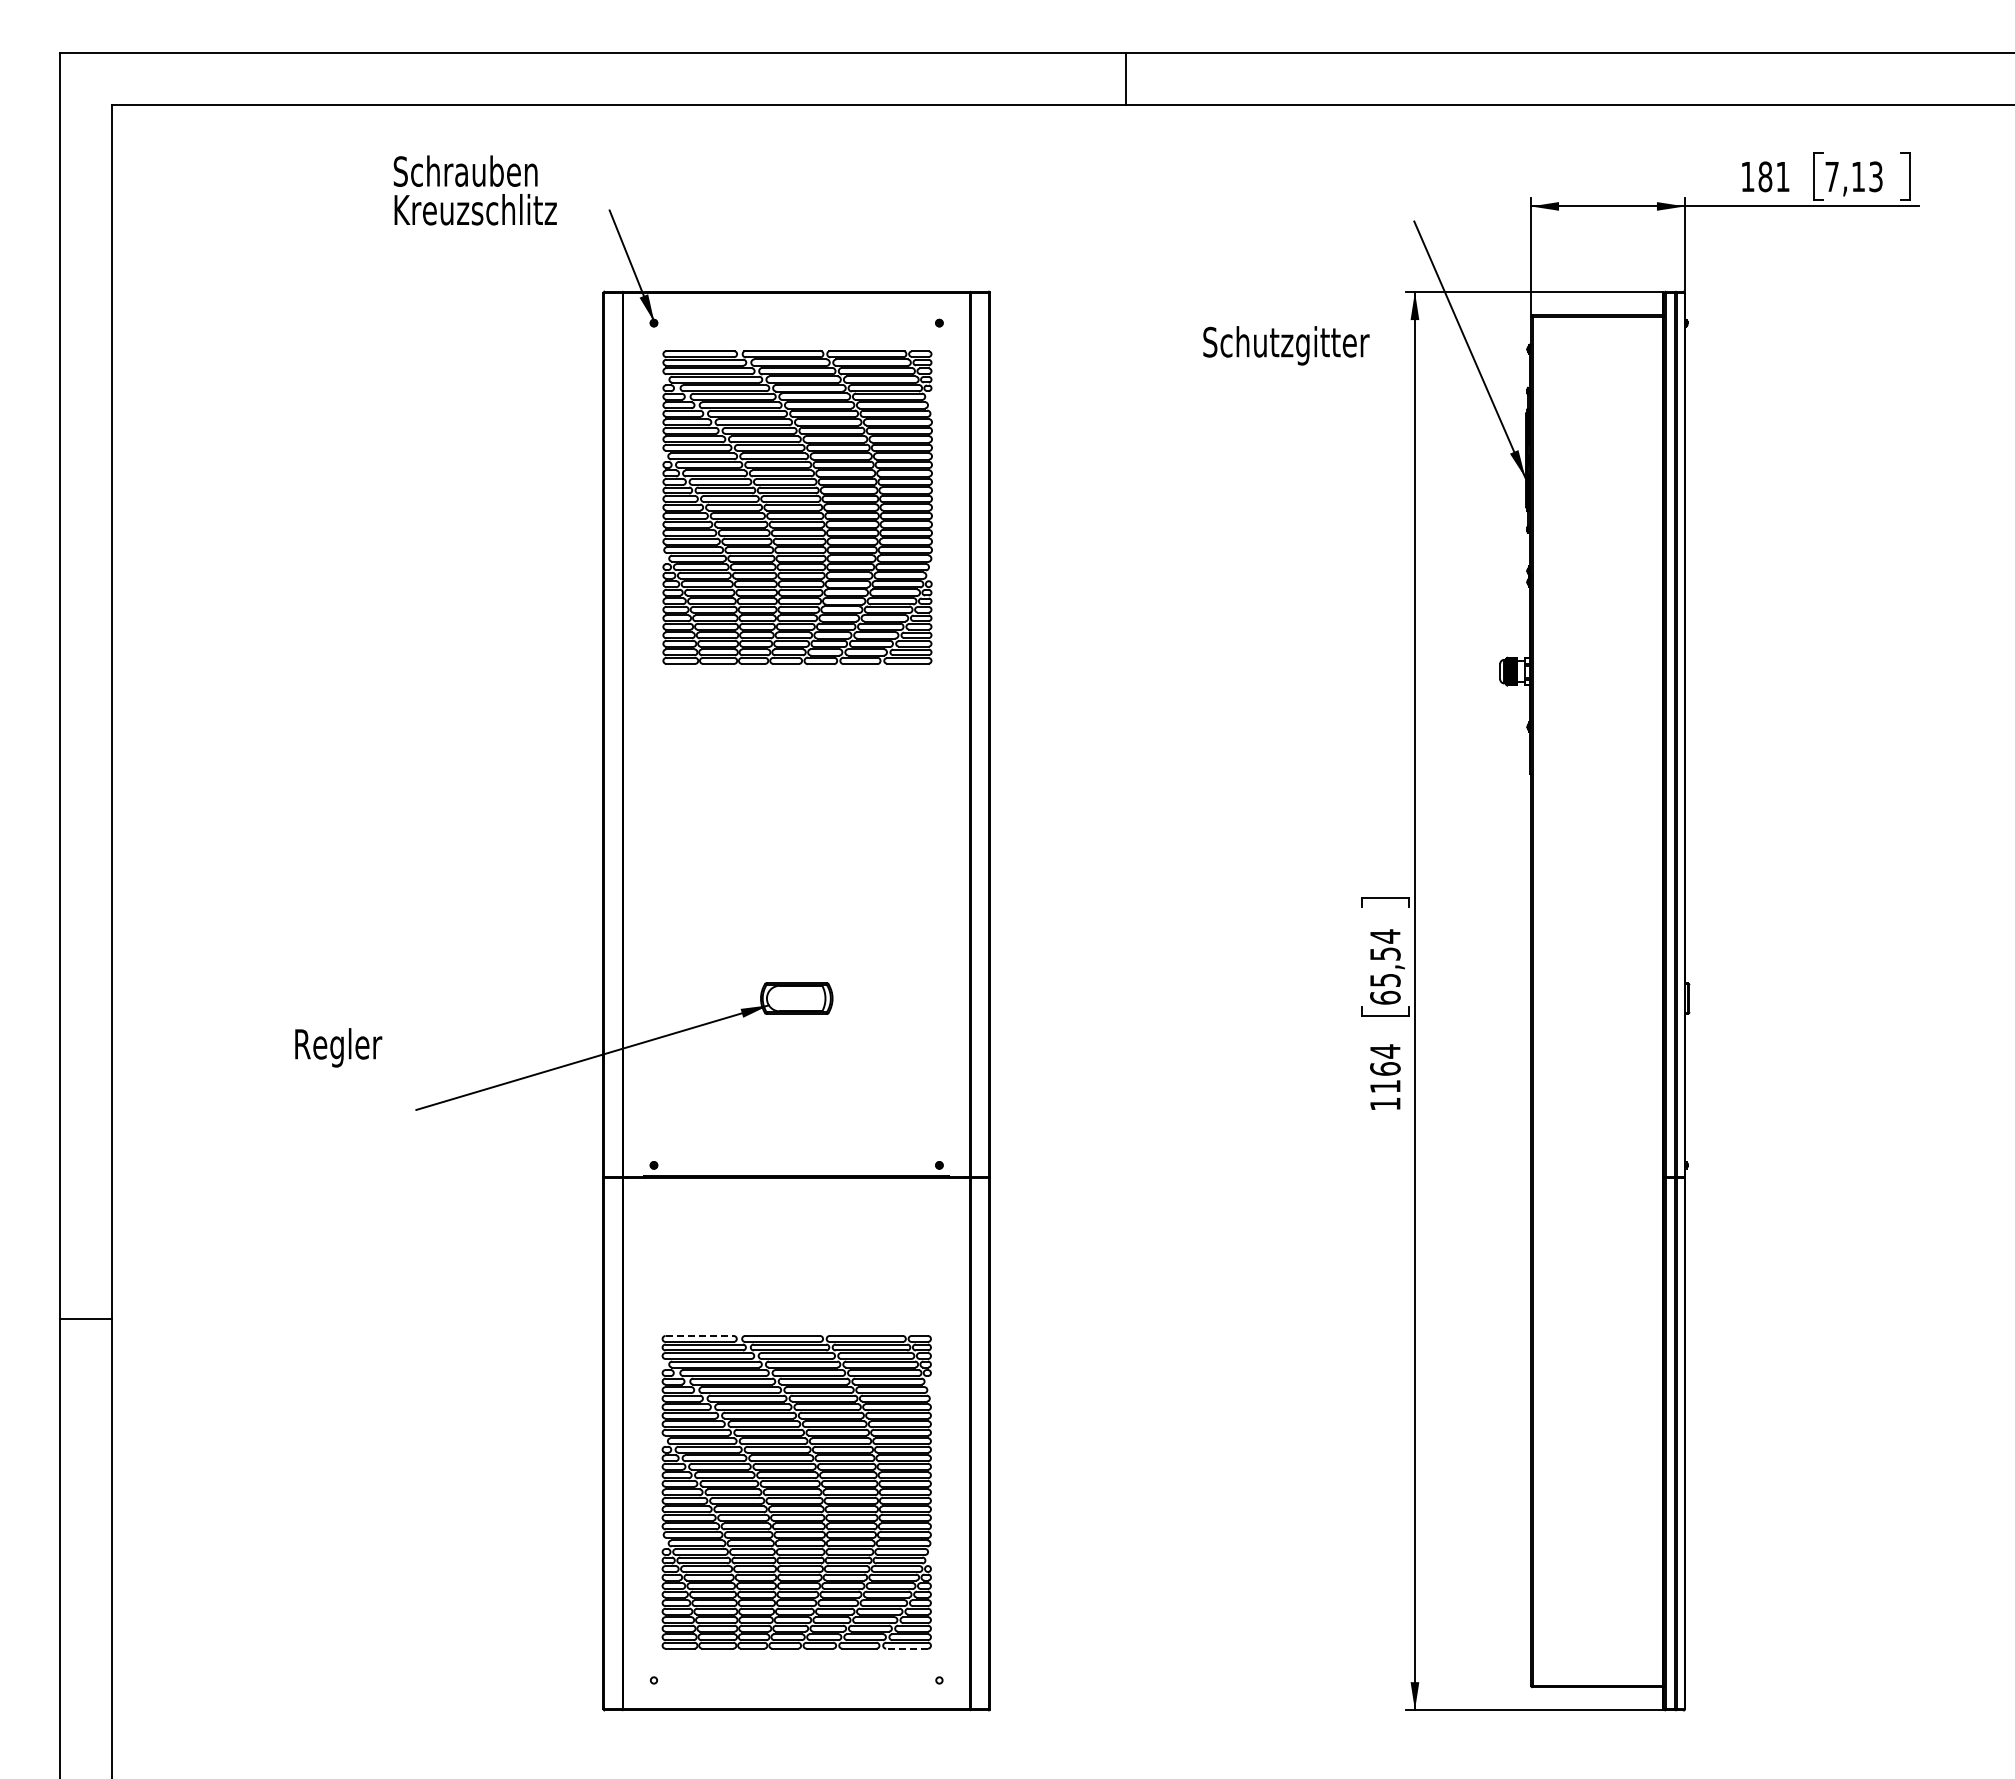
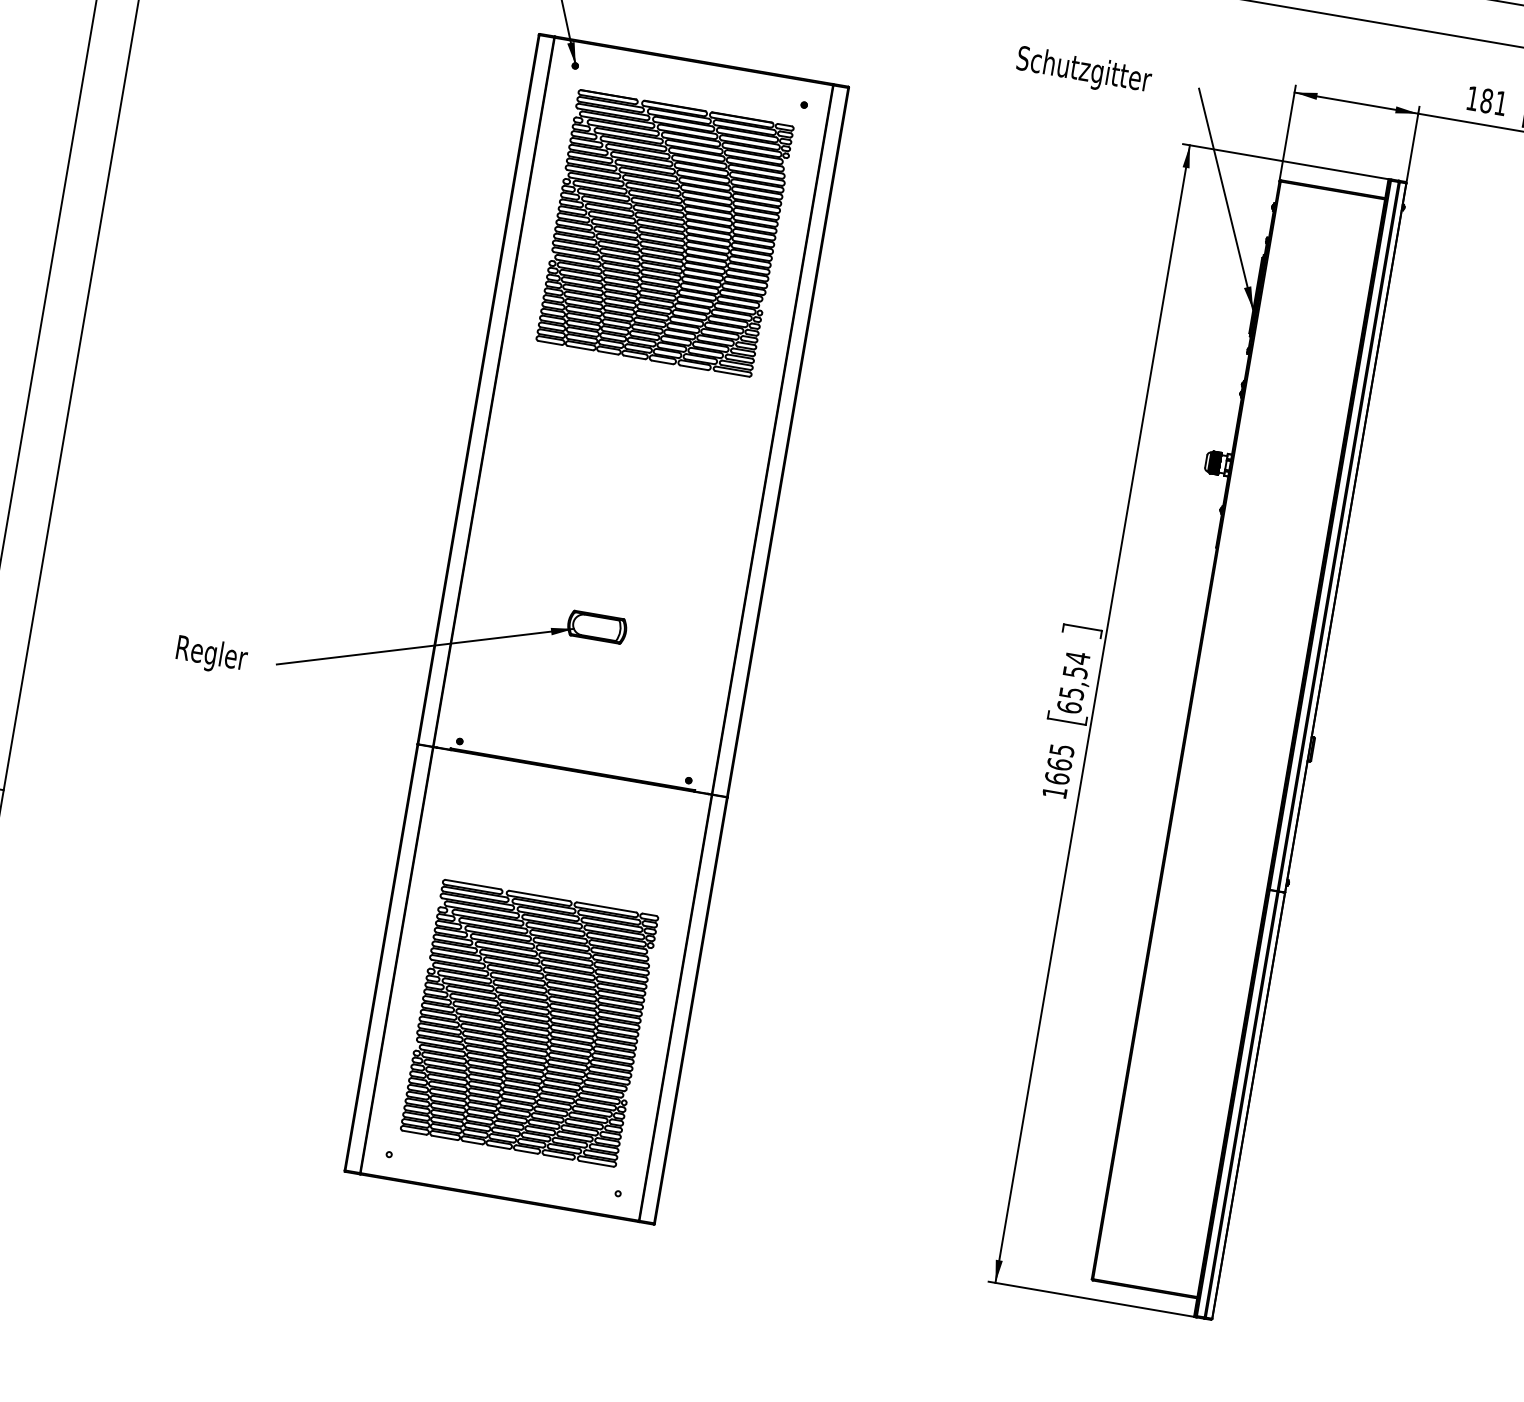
text: (1286, 345) -> (1084, 71), moved
text: (338, 1047) -> (211, 655), moved
text: (1385, 1068) -> (1059, 764), 1164 -> 1665
line: (700, 1336) -> (473, 885), dashed -> solid
line: (907, 1648) -> (596, 1163), dashed -> solid

